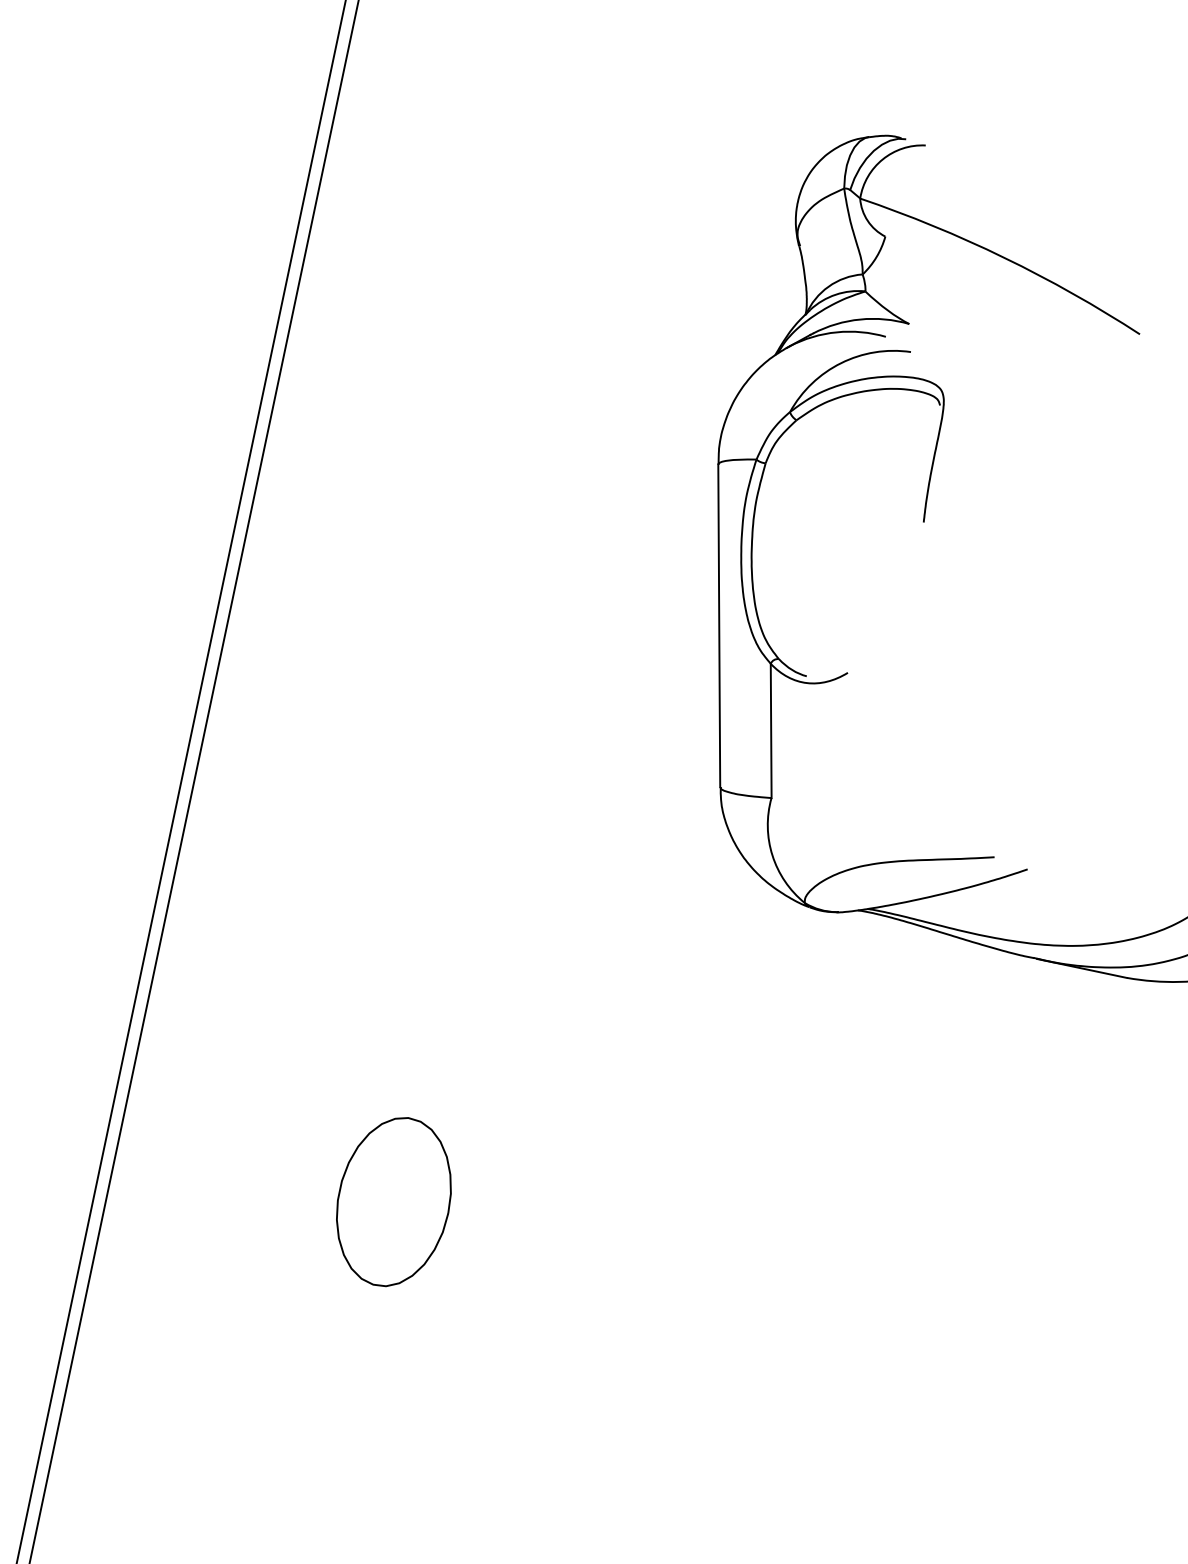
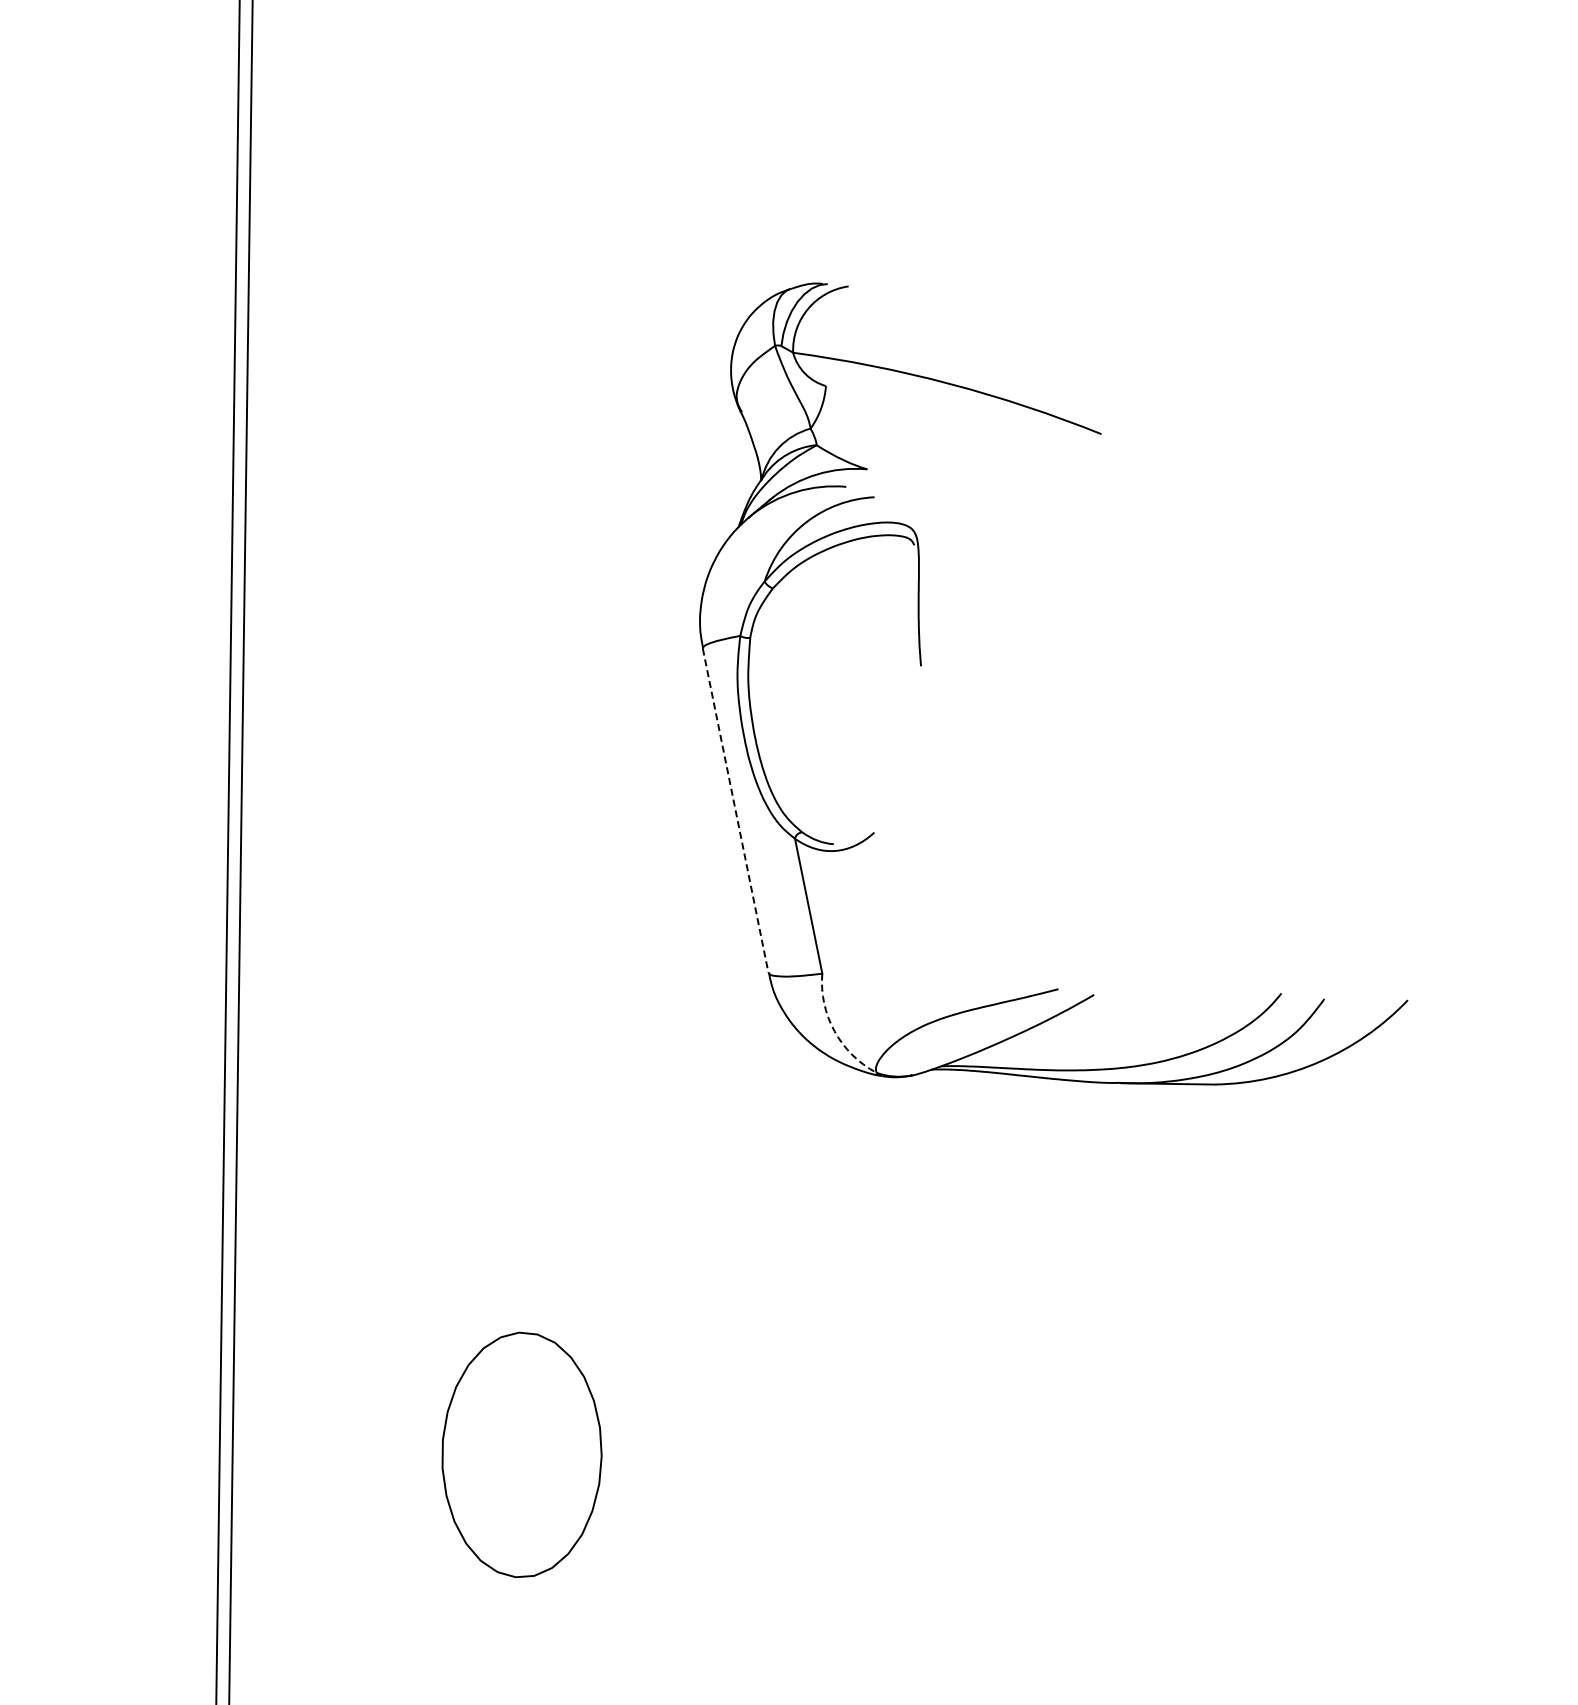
line: (718, 626) -> (735, 811), solid -> dashed
arc: (772, 855) -> (834, 1031), solid -> dashed
part: (393, 1201) -> (521, 1454), size x1.4

